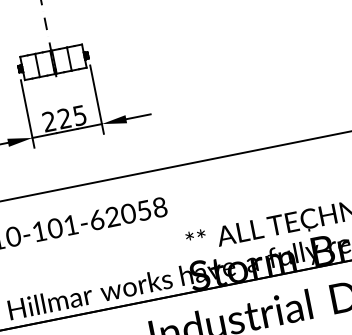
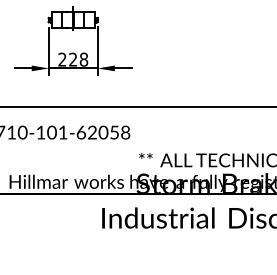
text: (79, 115) -> (83, 59), 225 -> 228

